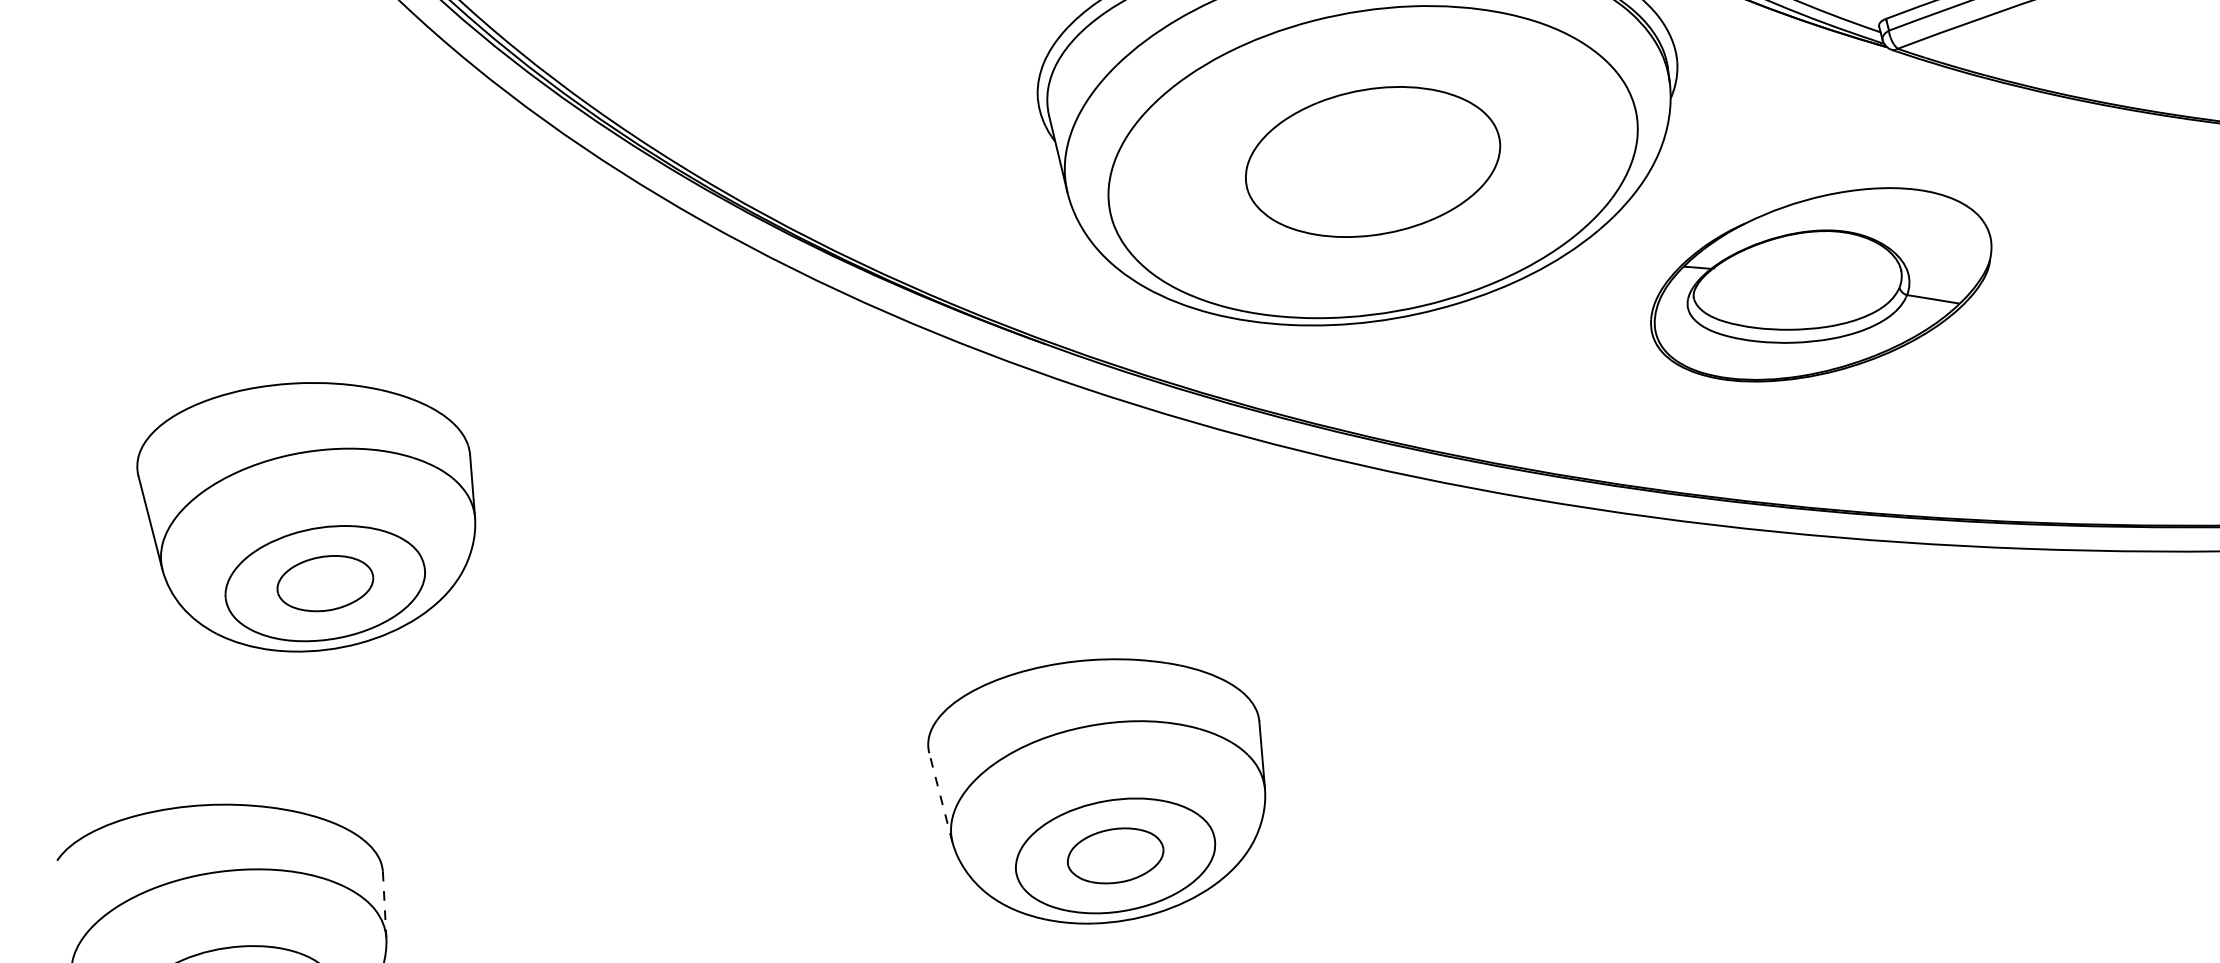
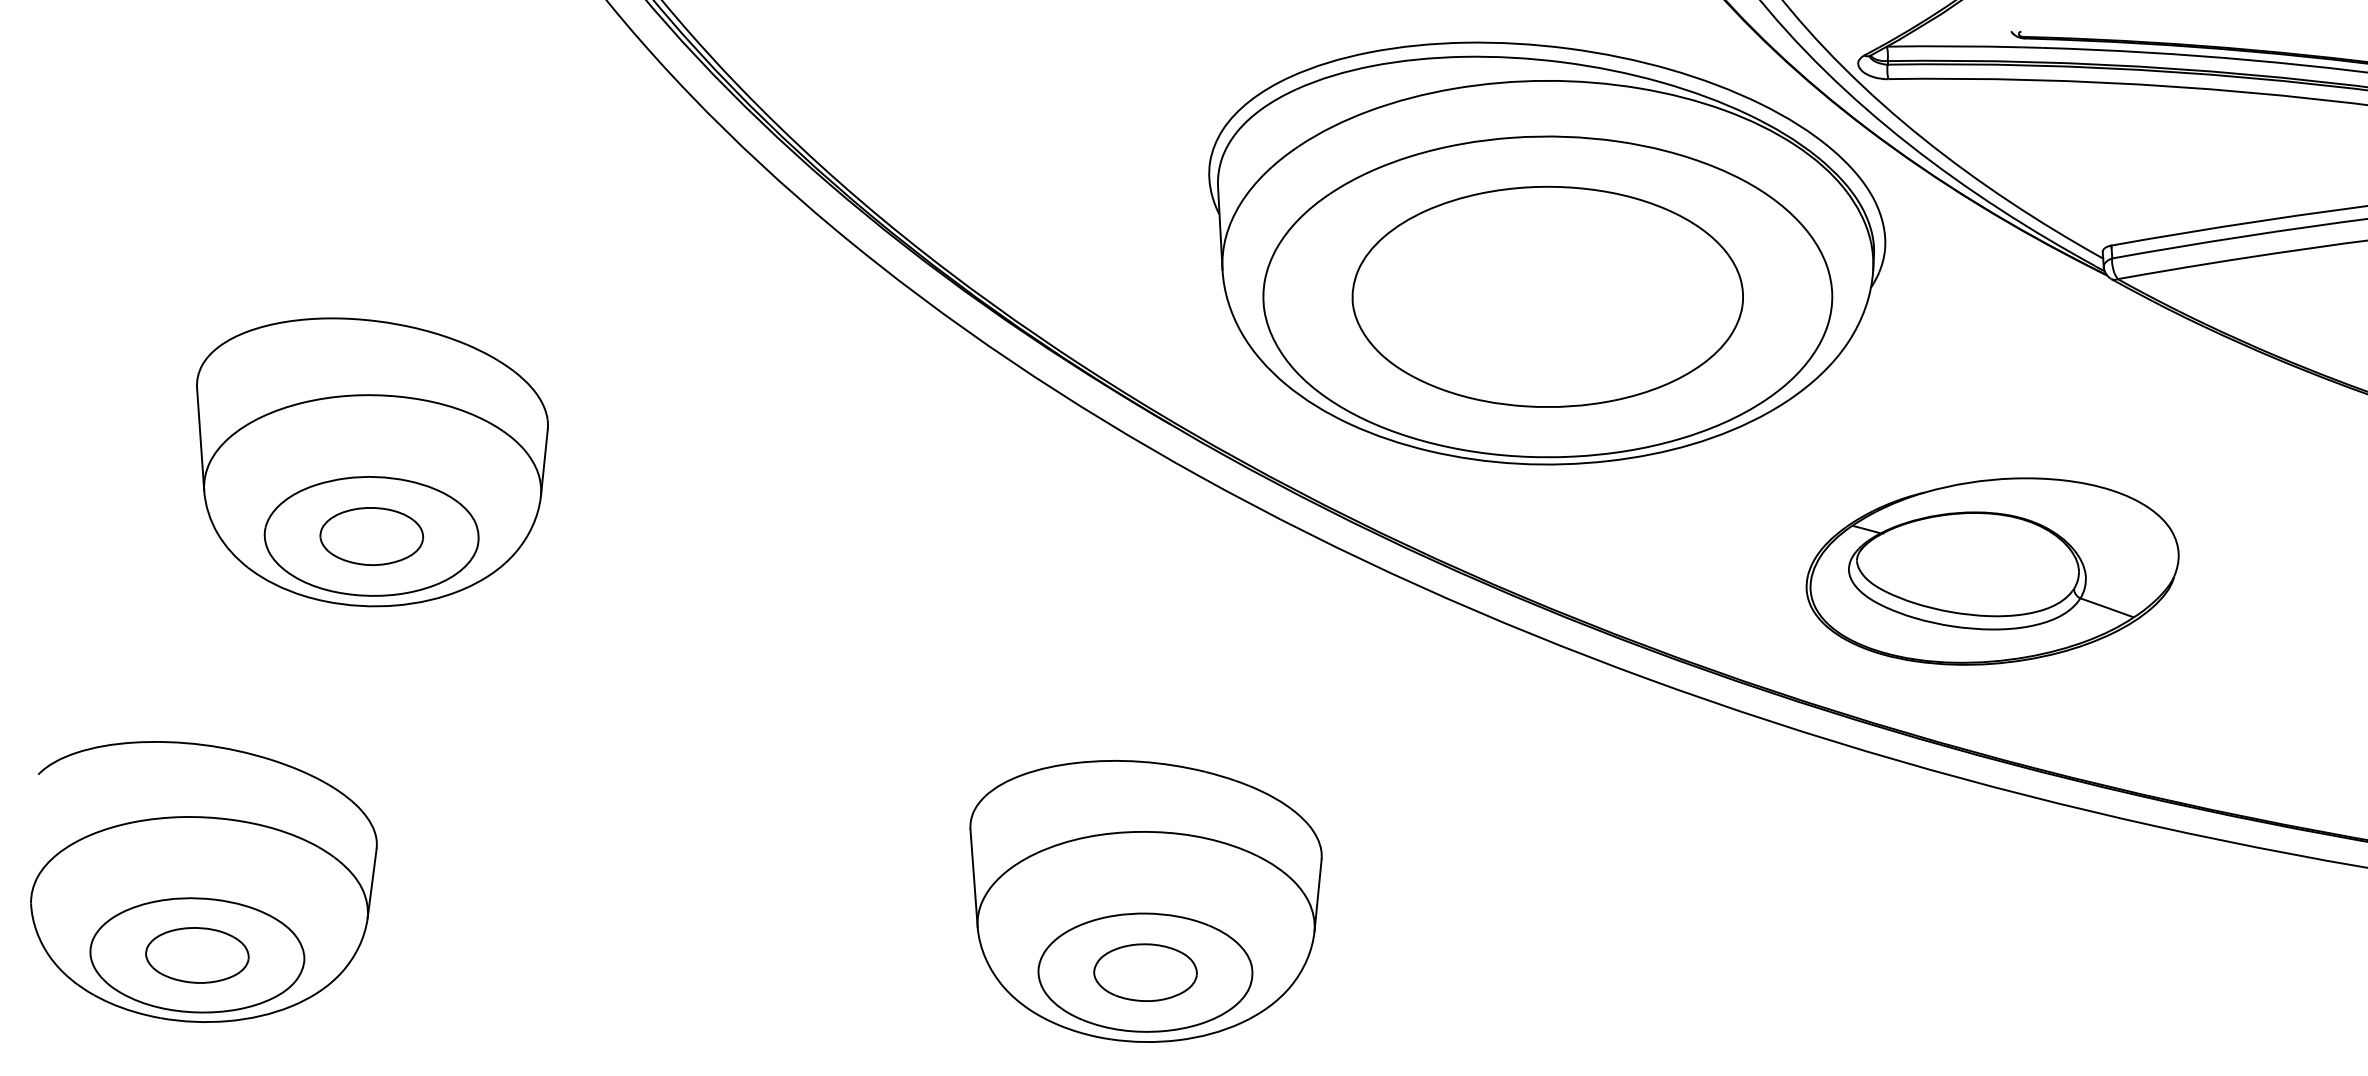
part: (1372, 161) -> (1547, 296), size x1.43
part: (1821, 285) -> (1992, 571), moved
line: (941, 797) -> (974, 878), dashed -> solid
line: (385, 905) -> (372, 884), dashed -> solid

